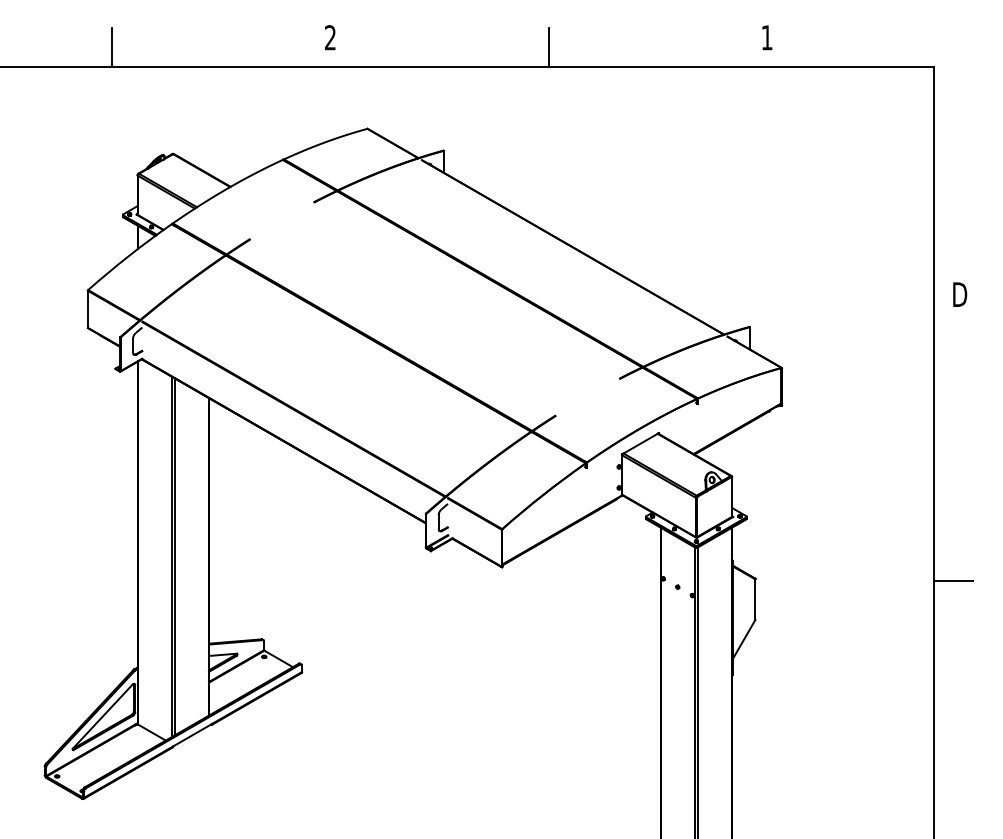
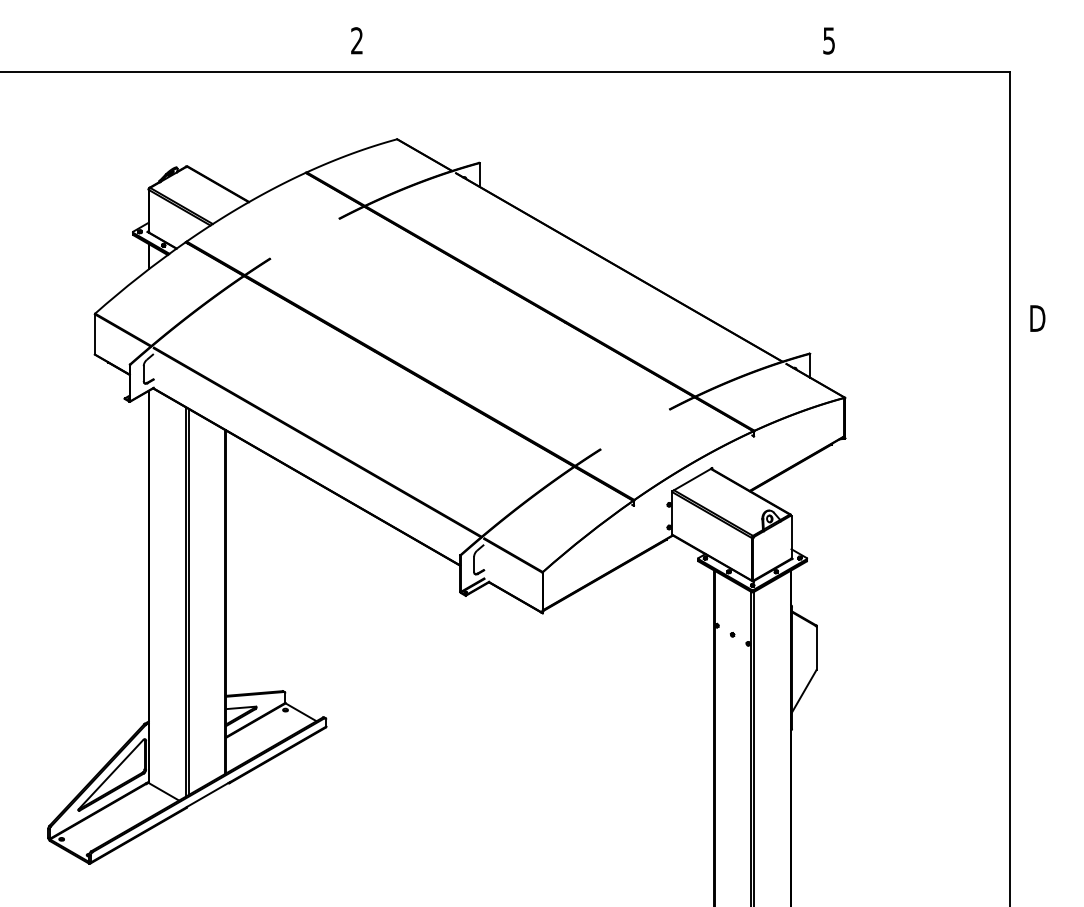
text: (766, 37) -> (828, 40), 1 -> 5
line: (112, 47) -> (121, 51), removed
line: (549, 47) -> (593, 51), removed
line: (953, 580) -> (1030, 627), removed

